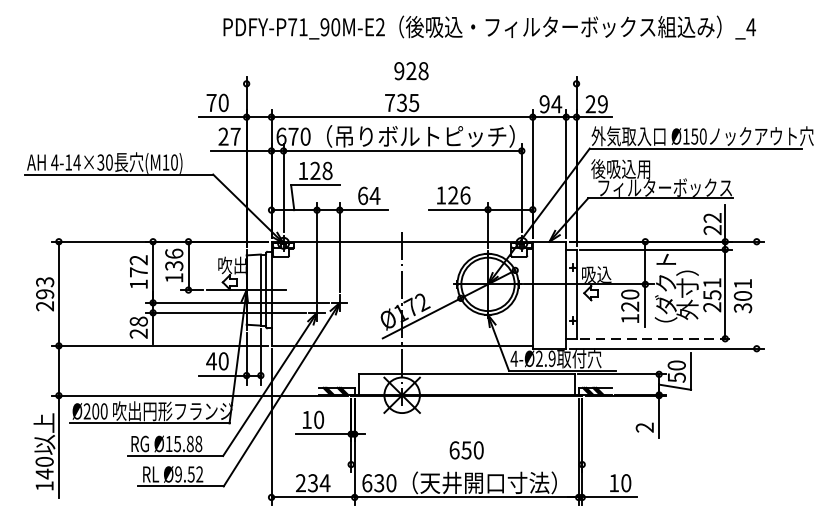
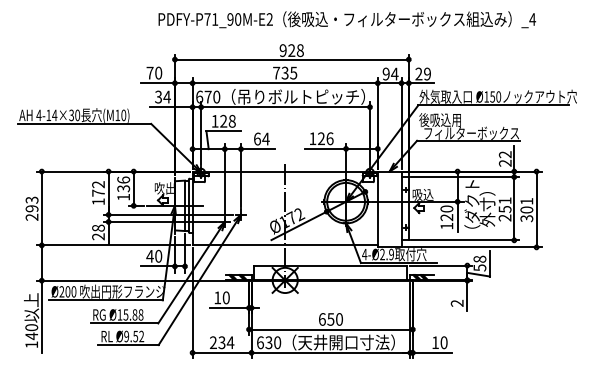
line: (411, 83) -> (291, 59), added
text: (229, 135) -> (162, 96), 27 -> 34
line: (756, 295) -> (536, 209), added
line: (656, 338) -> (465, 240), dashed -> solid
text: (676, 364) -> (479, 258), 50 -> 58
line: (466, 464) -> (330, 329), added

